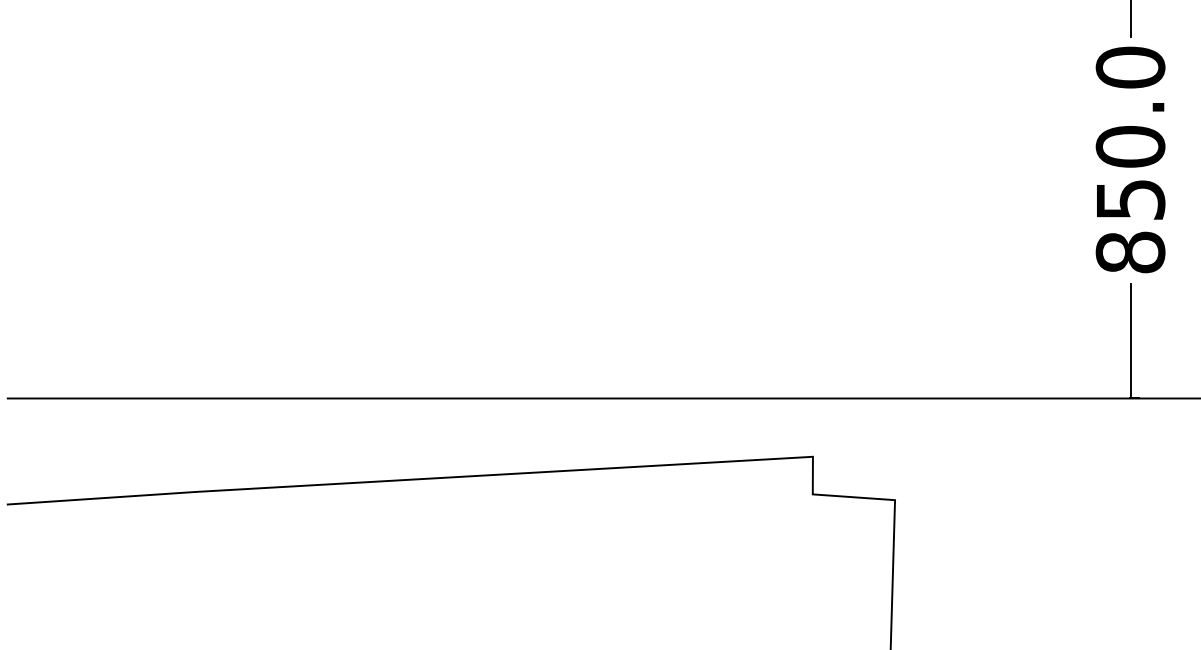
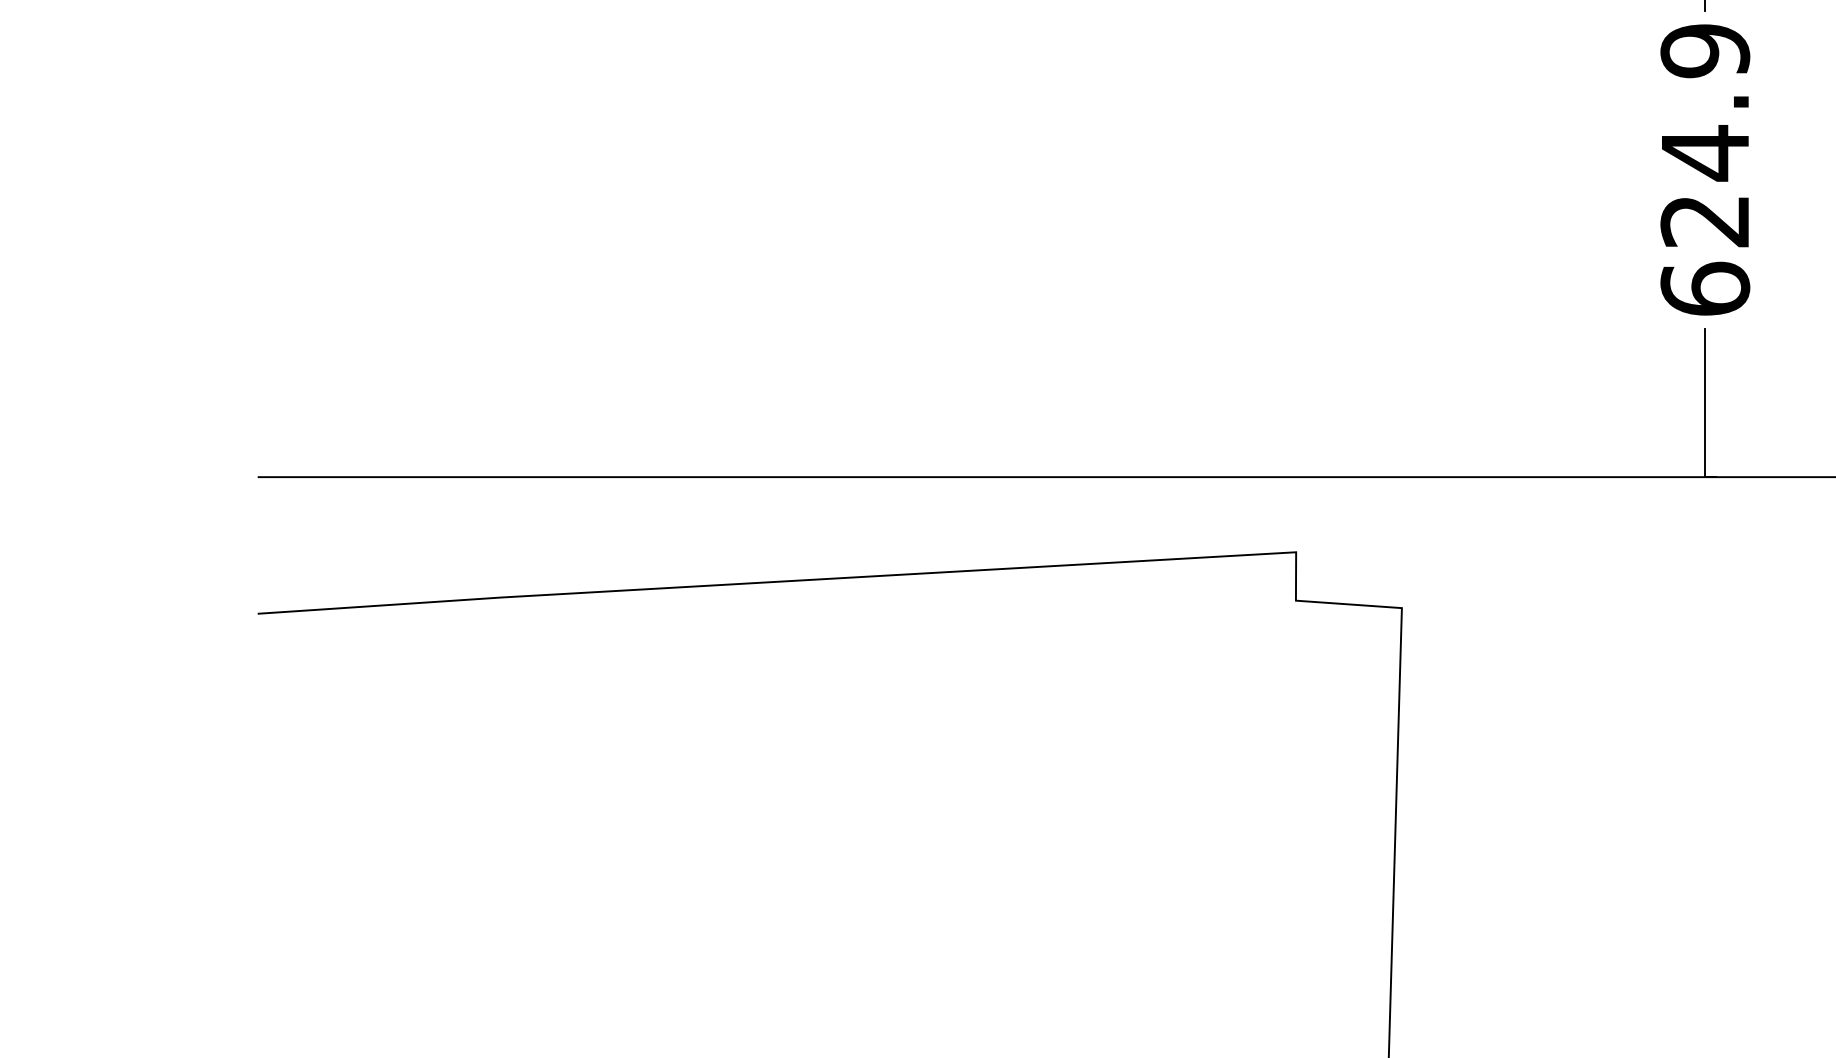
text: (1130, 159) -> (1705, 169), 850.0 -> 624.9

